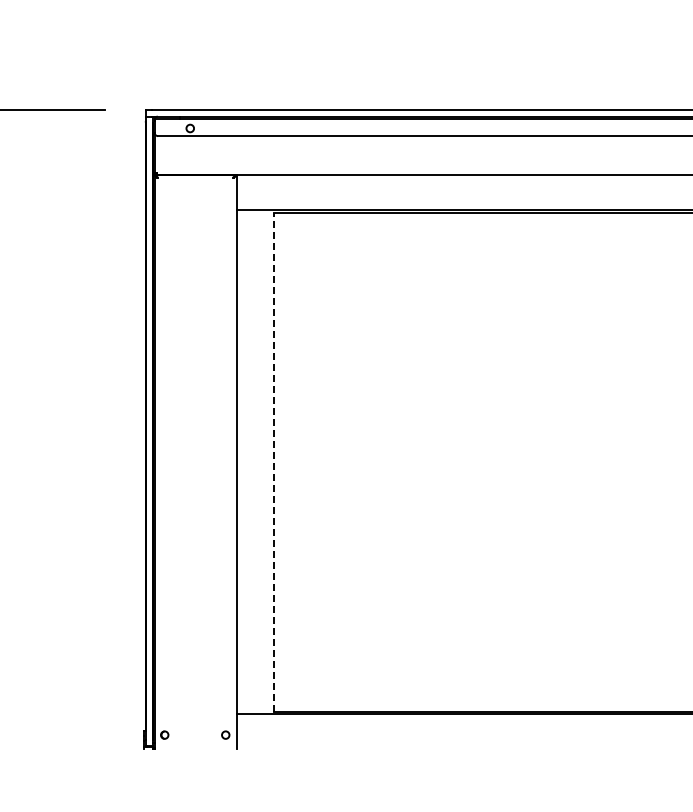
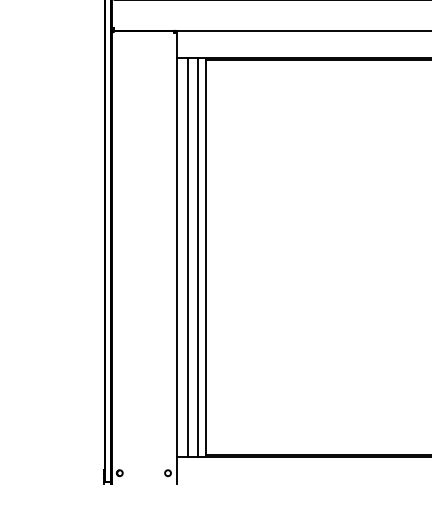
line: (274, 461) -> (206, 256), dashed -> solid
line: (250, 462) -> (187, 257), added
line: (264, 462) -> (198, 257), added

